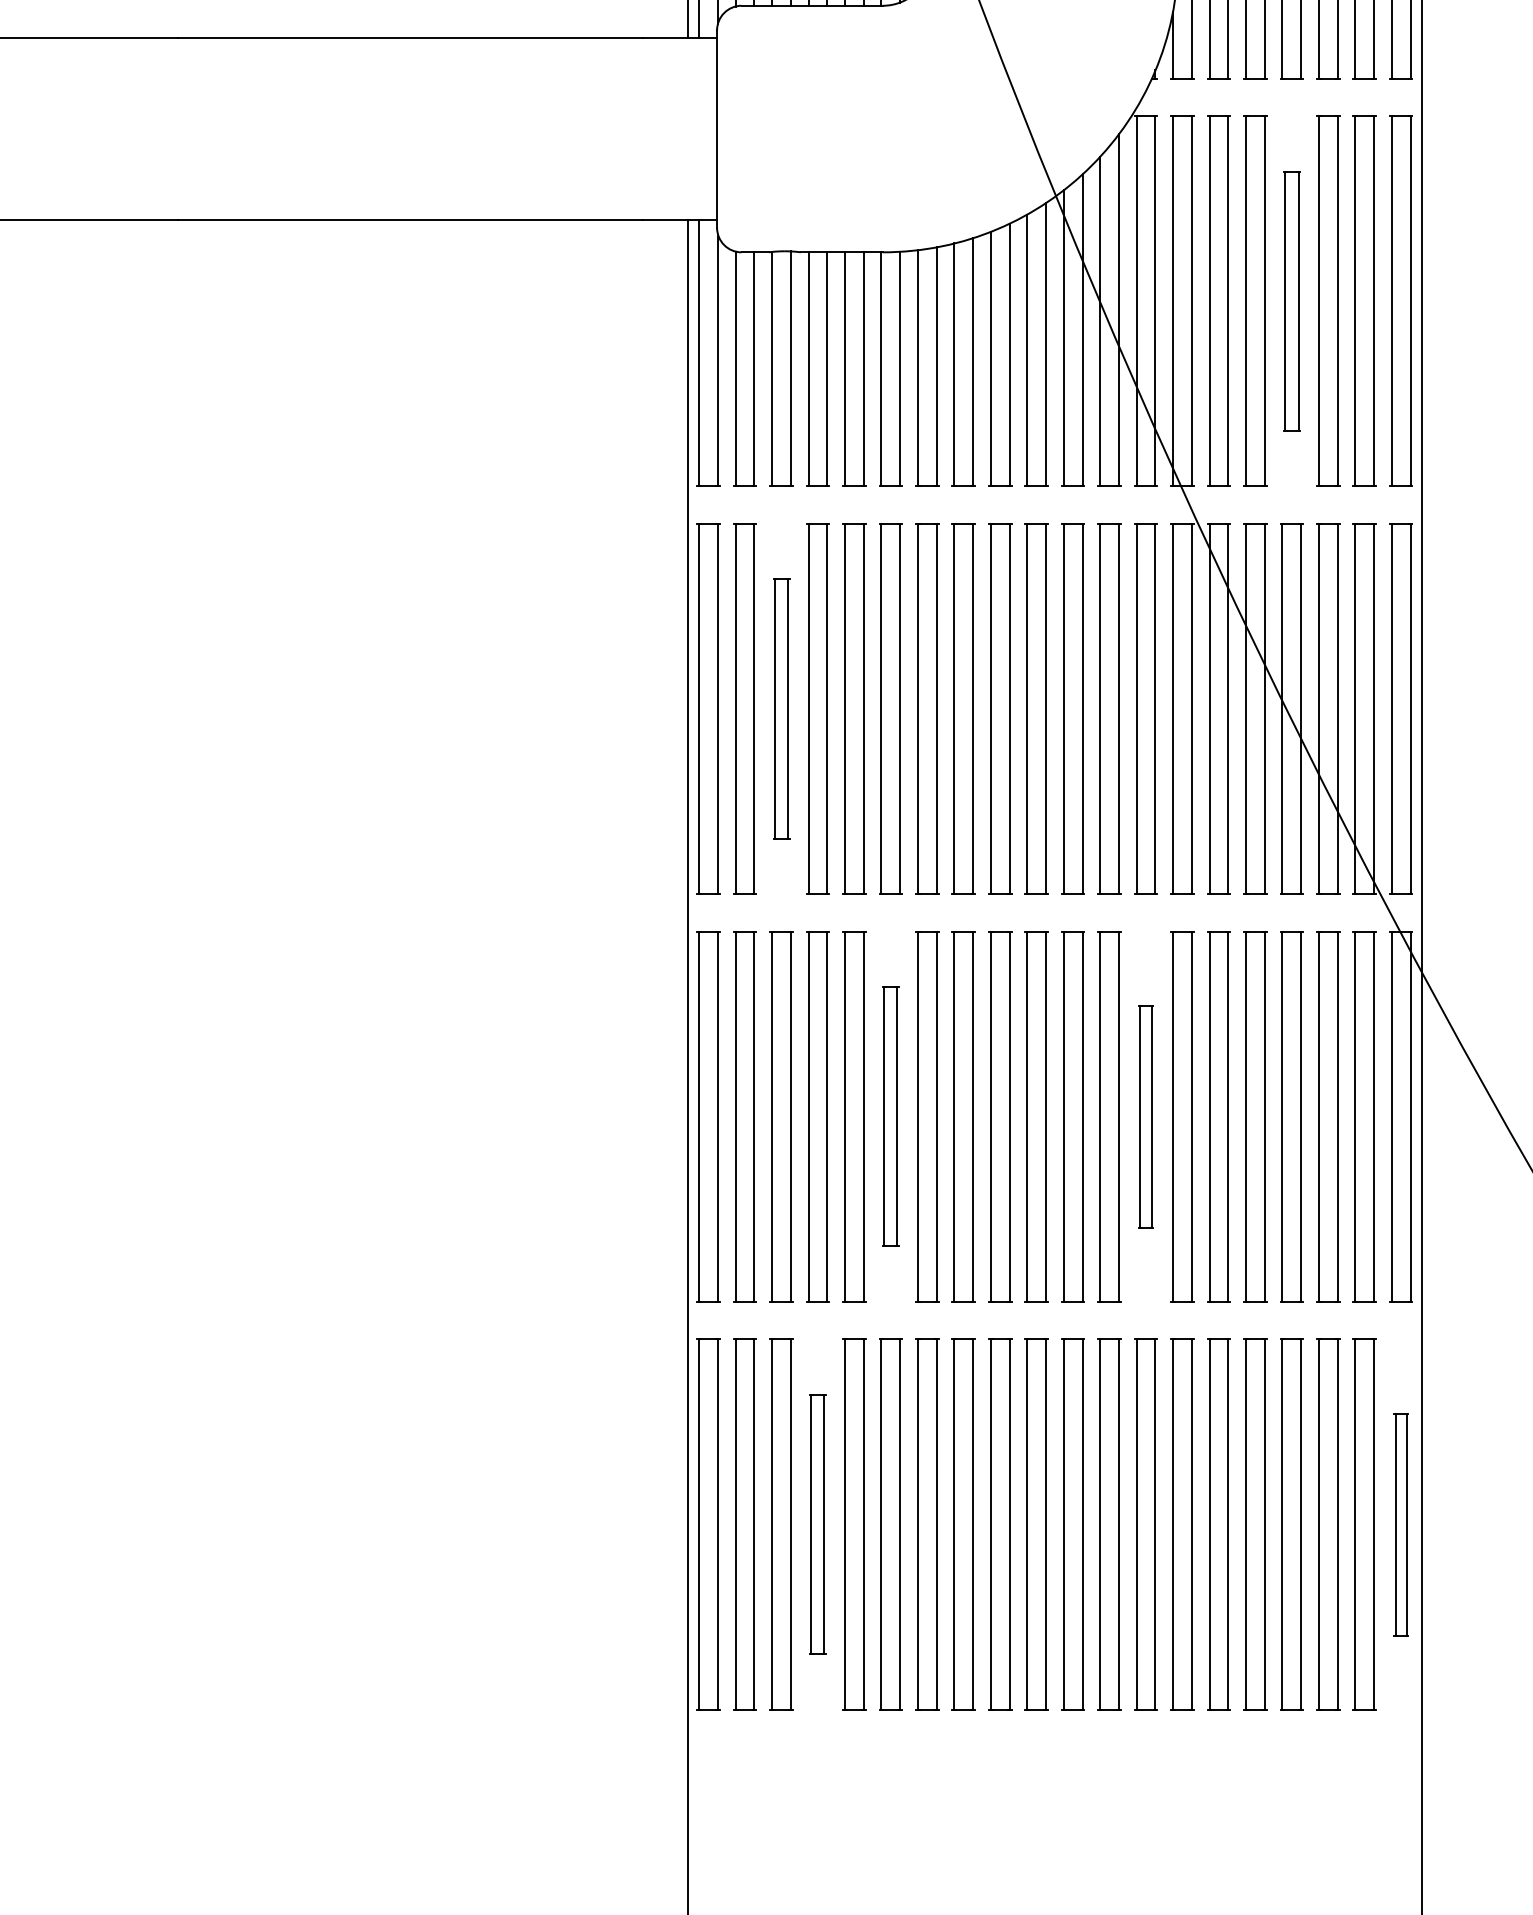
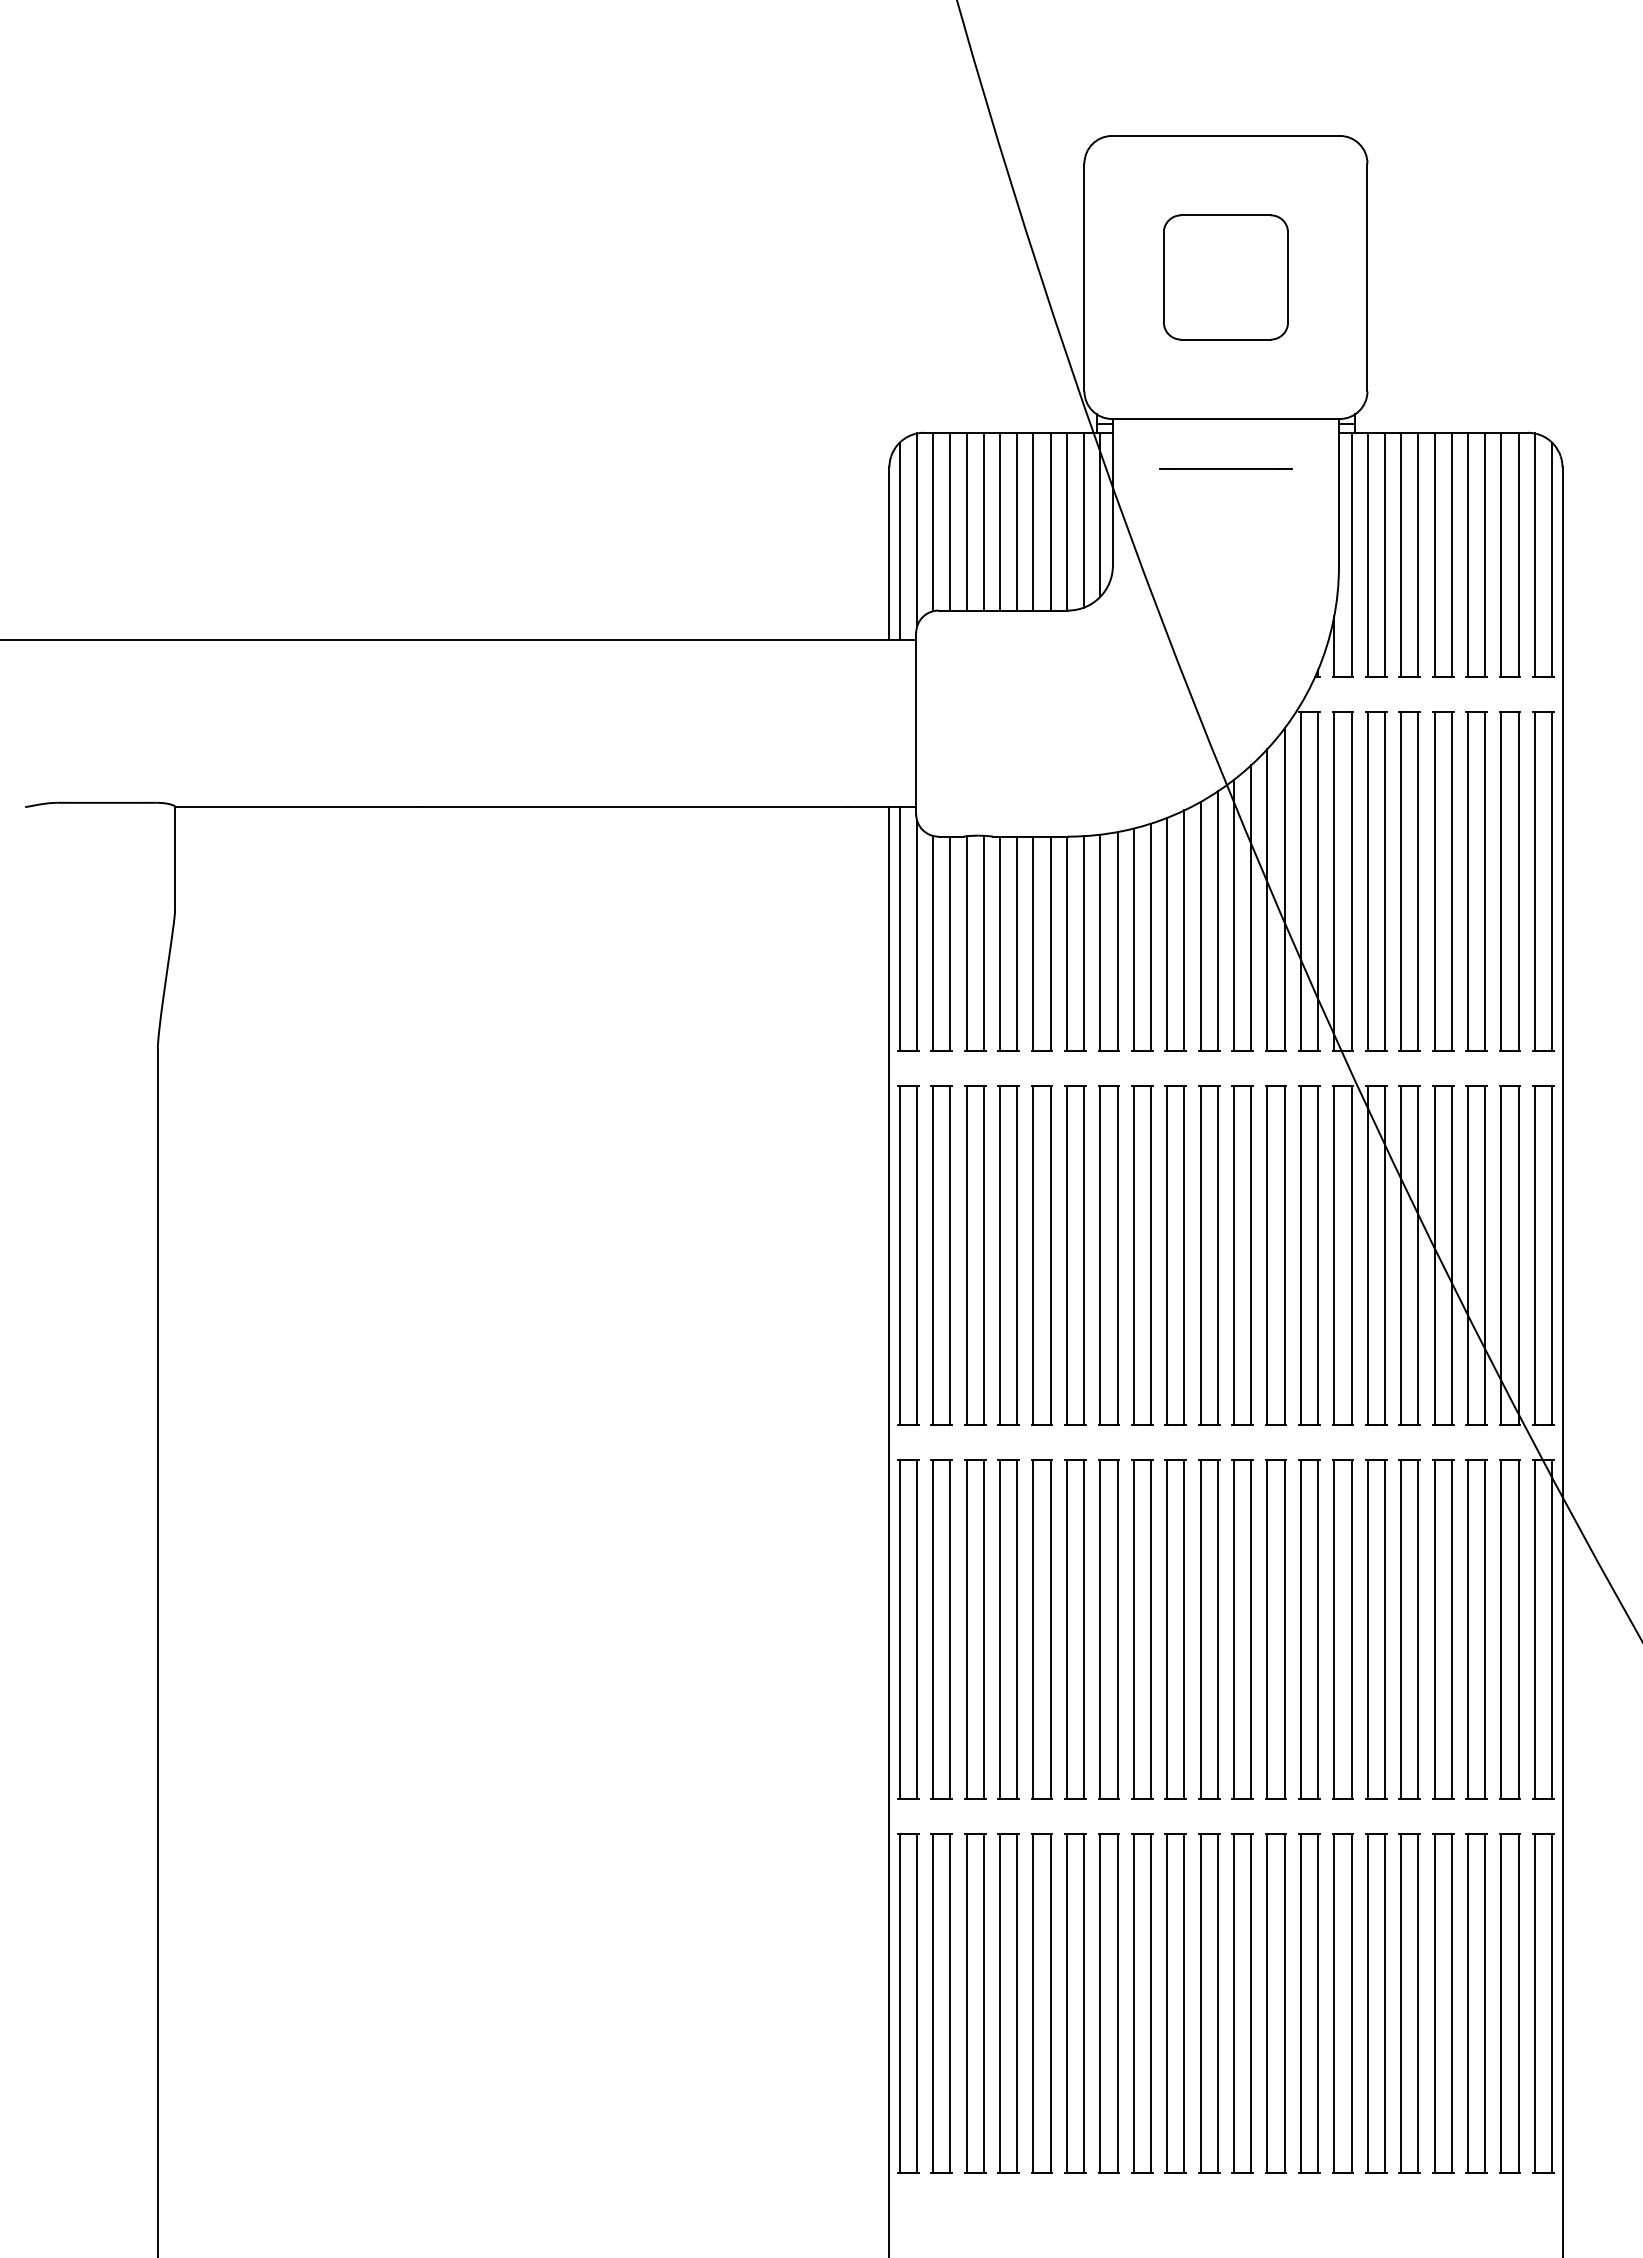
part: (1292, 301) -> (1443, 881), size x1.43
part: (781, 709) -> (975, 1255), size x1.43
part: (890, 1116) -> (1075, 1629), size x1.43
part: (1146, 1116) -> (1309, 1629), size x1.67
part: (817, 1524) -> (1008, 2003), size x1.43
part: (1401, 1524) -> (1543, 2003), size x1.67

